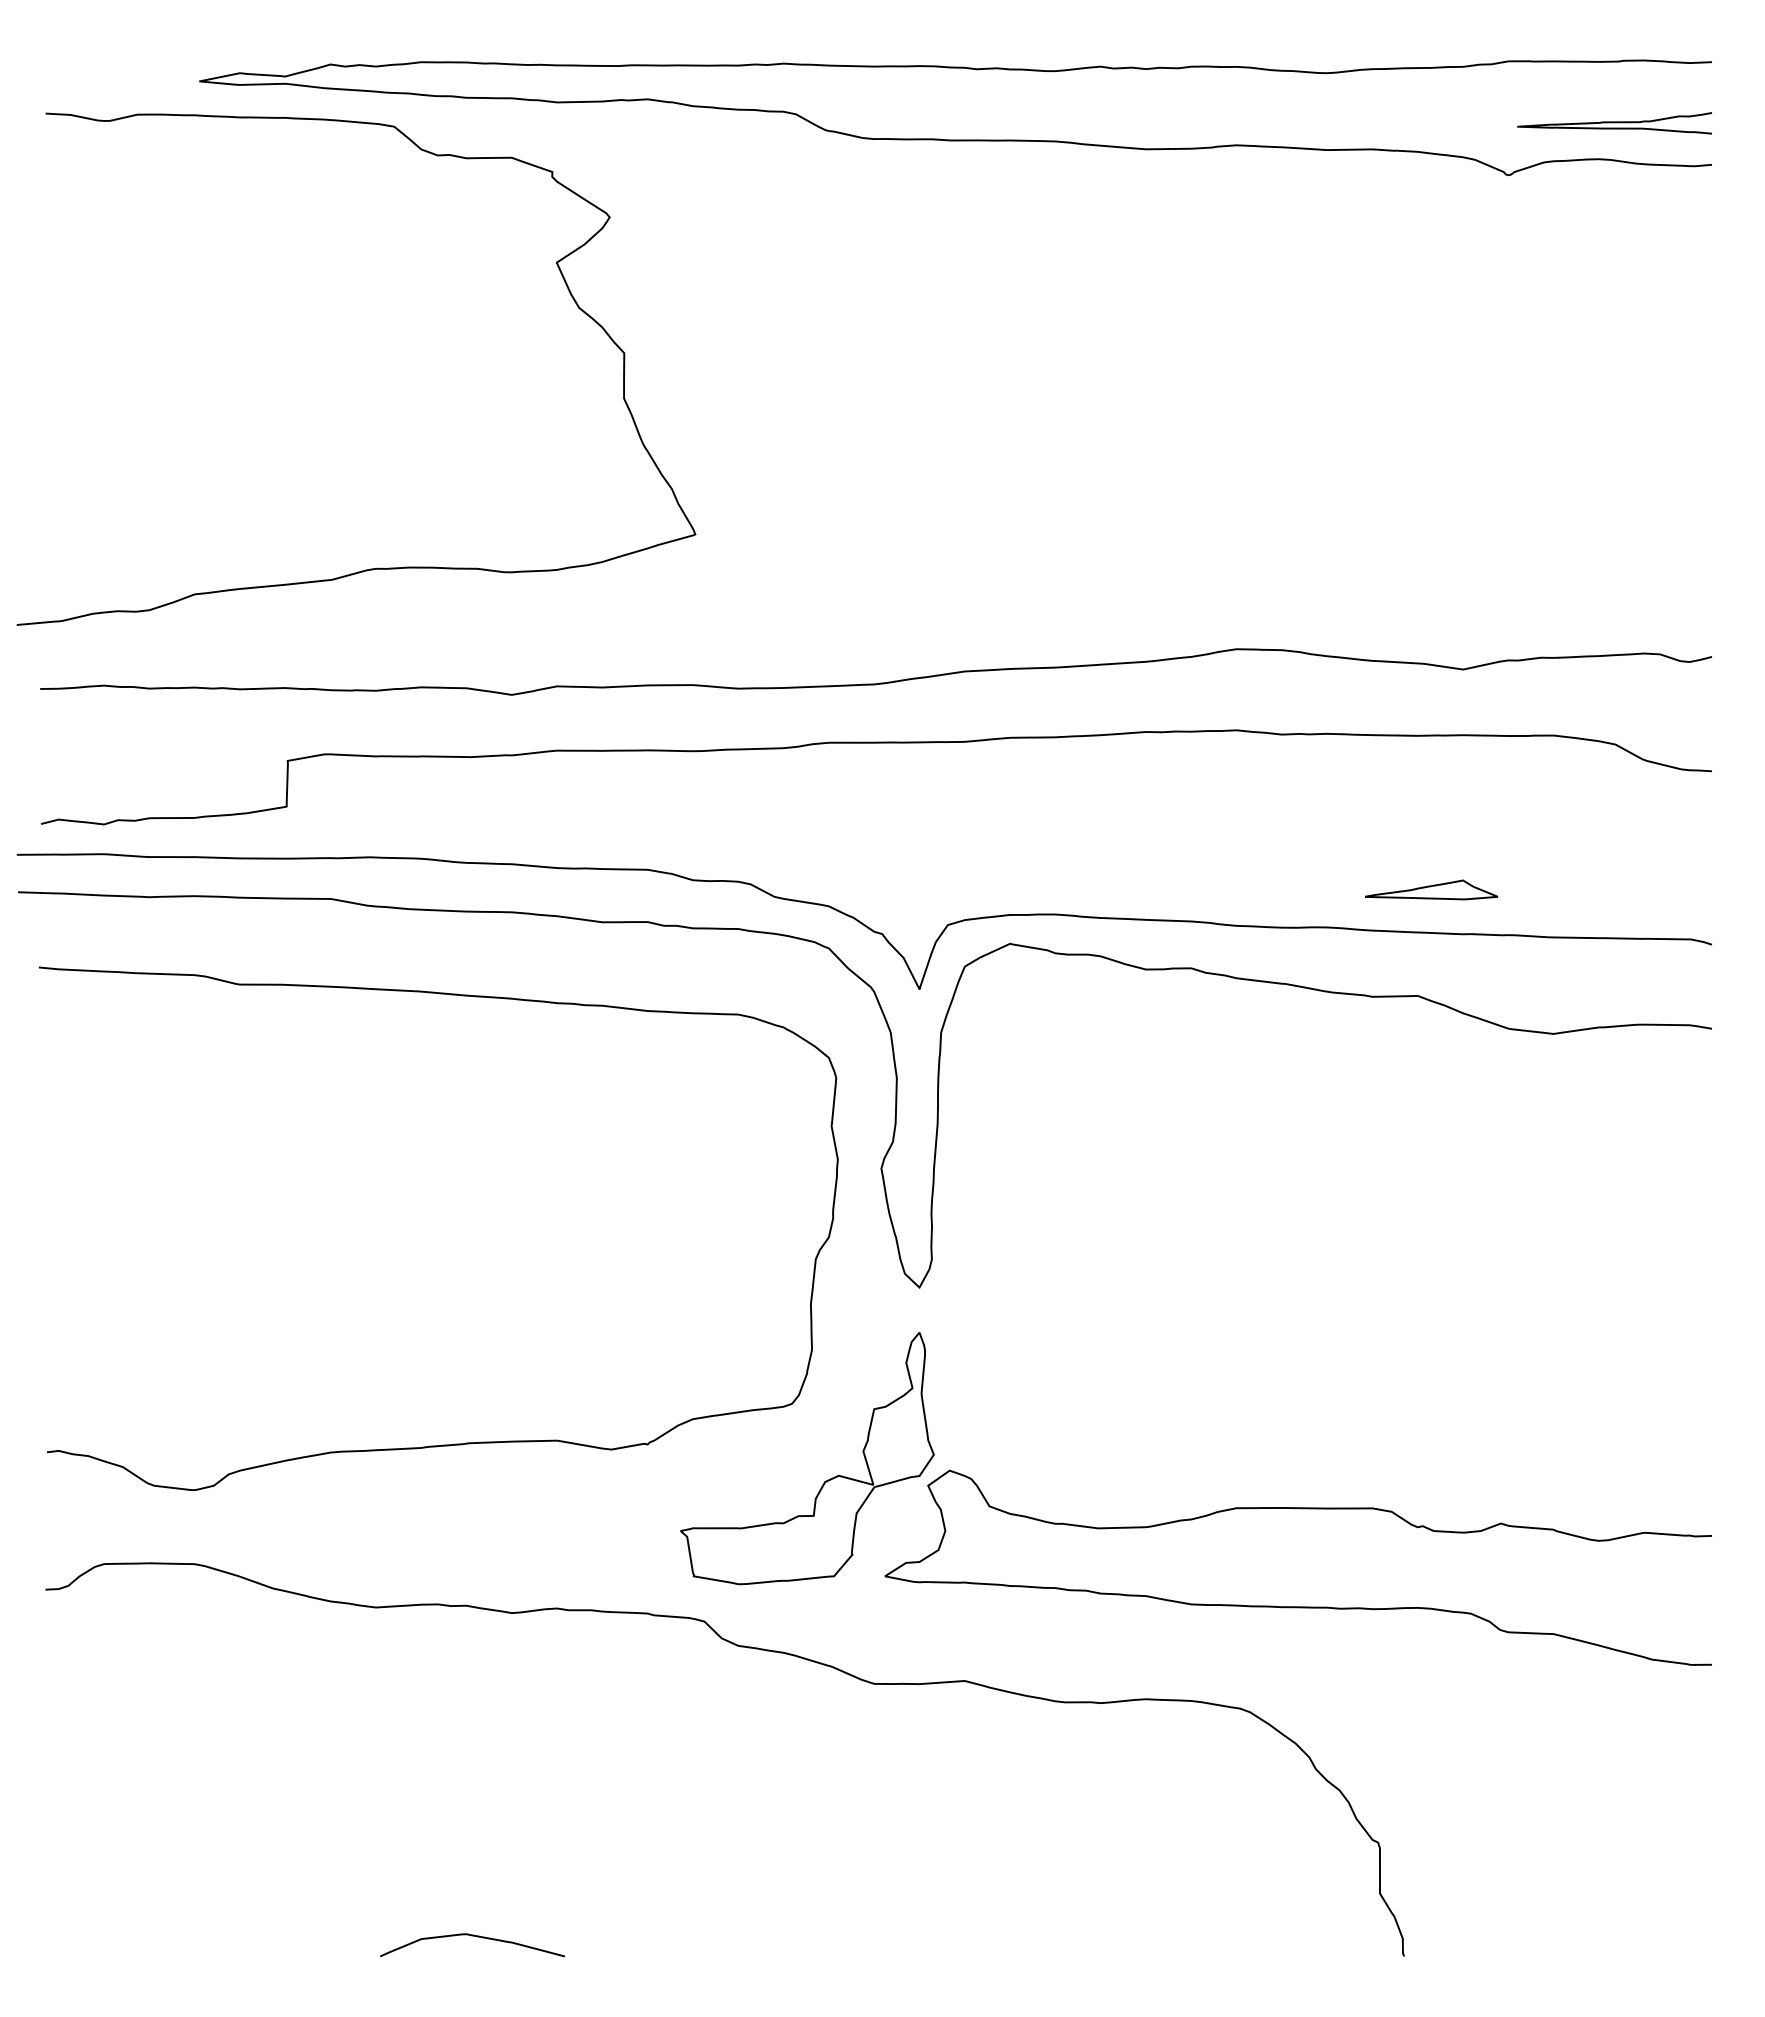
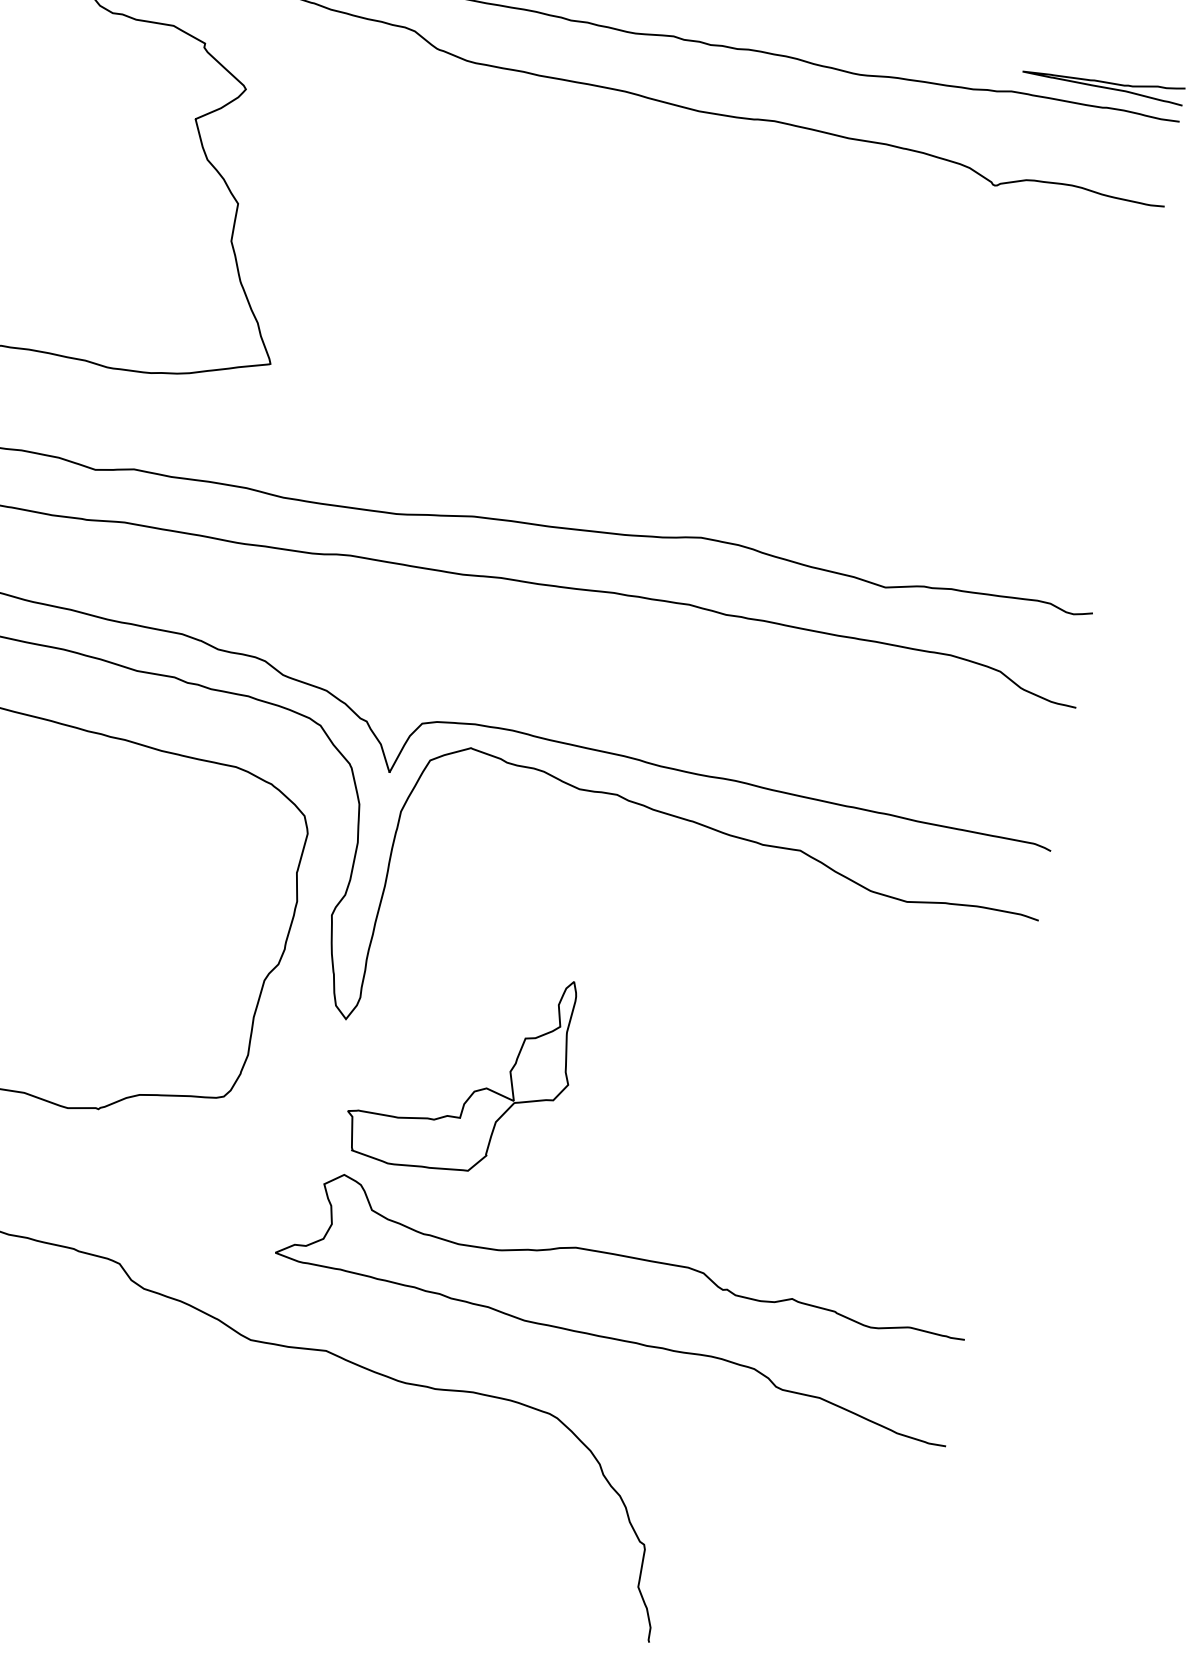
curve: (1614, 123) -> (1103, 83), moved
part: (1431, 889) -> (827, 764), removed
part: (825, 1480) -> (474, 1090), moved

